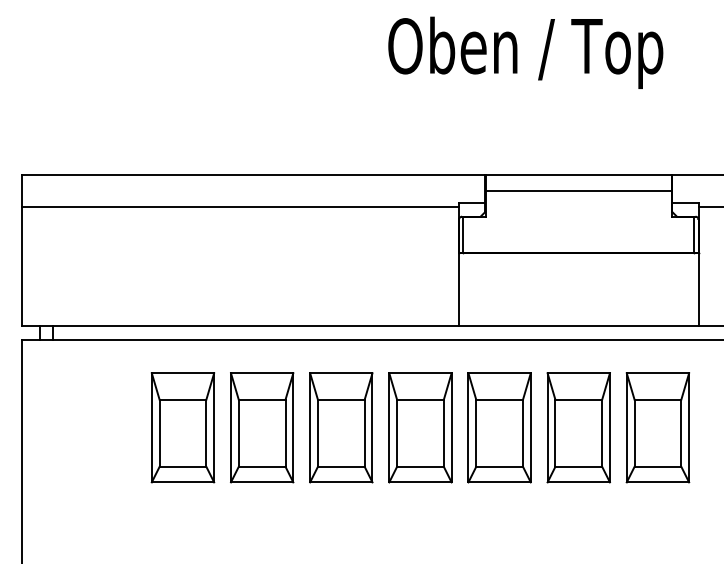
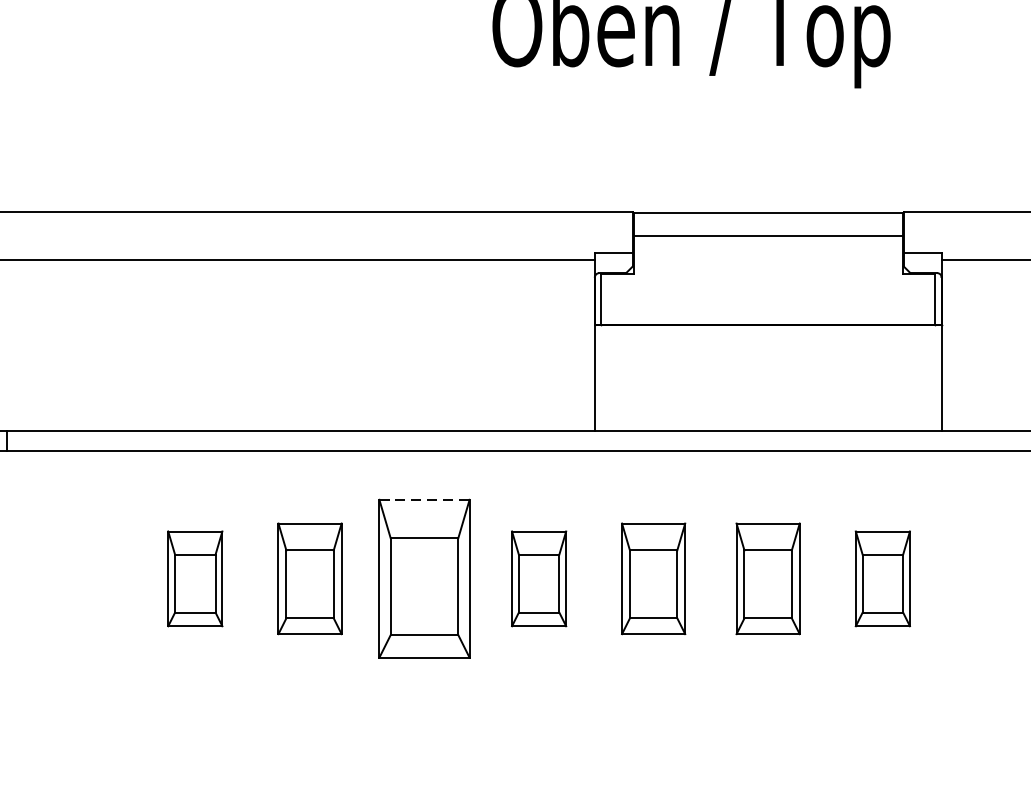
line: (341, 373) -> (424, 500), solid -> dashed
part: (182, 427) -> (194, 578), size x0.6
part: (262, 427) -> (310, 578), size x0.7
part: (420, 427) -> (539, 578), size x0.6
part: (499, 427) -> (653, 578), size x0.7
part: (578, 427) -> (767, 578), size x0.7
part: (657, 427) -> (882, 578), size x0.6

